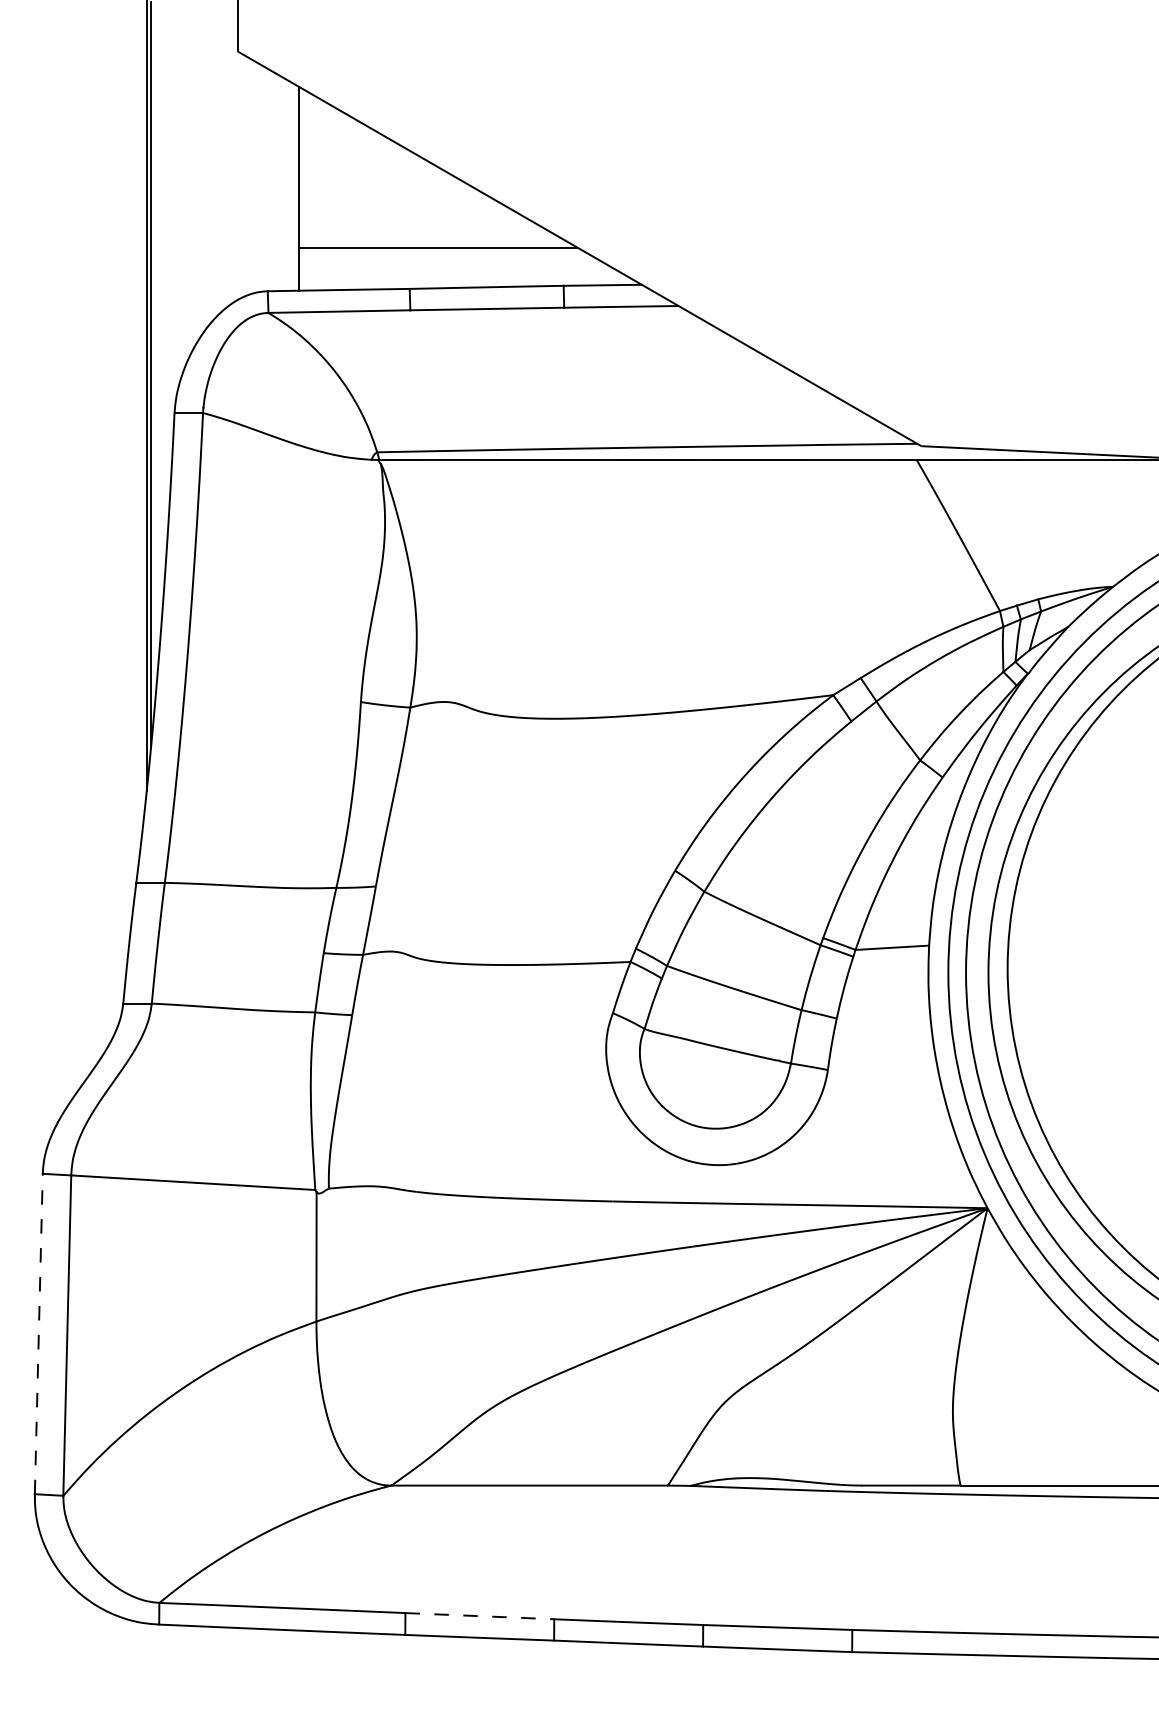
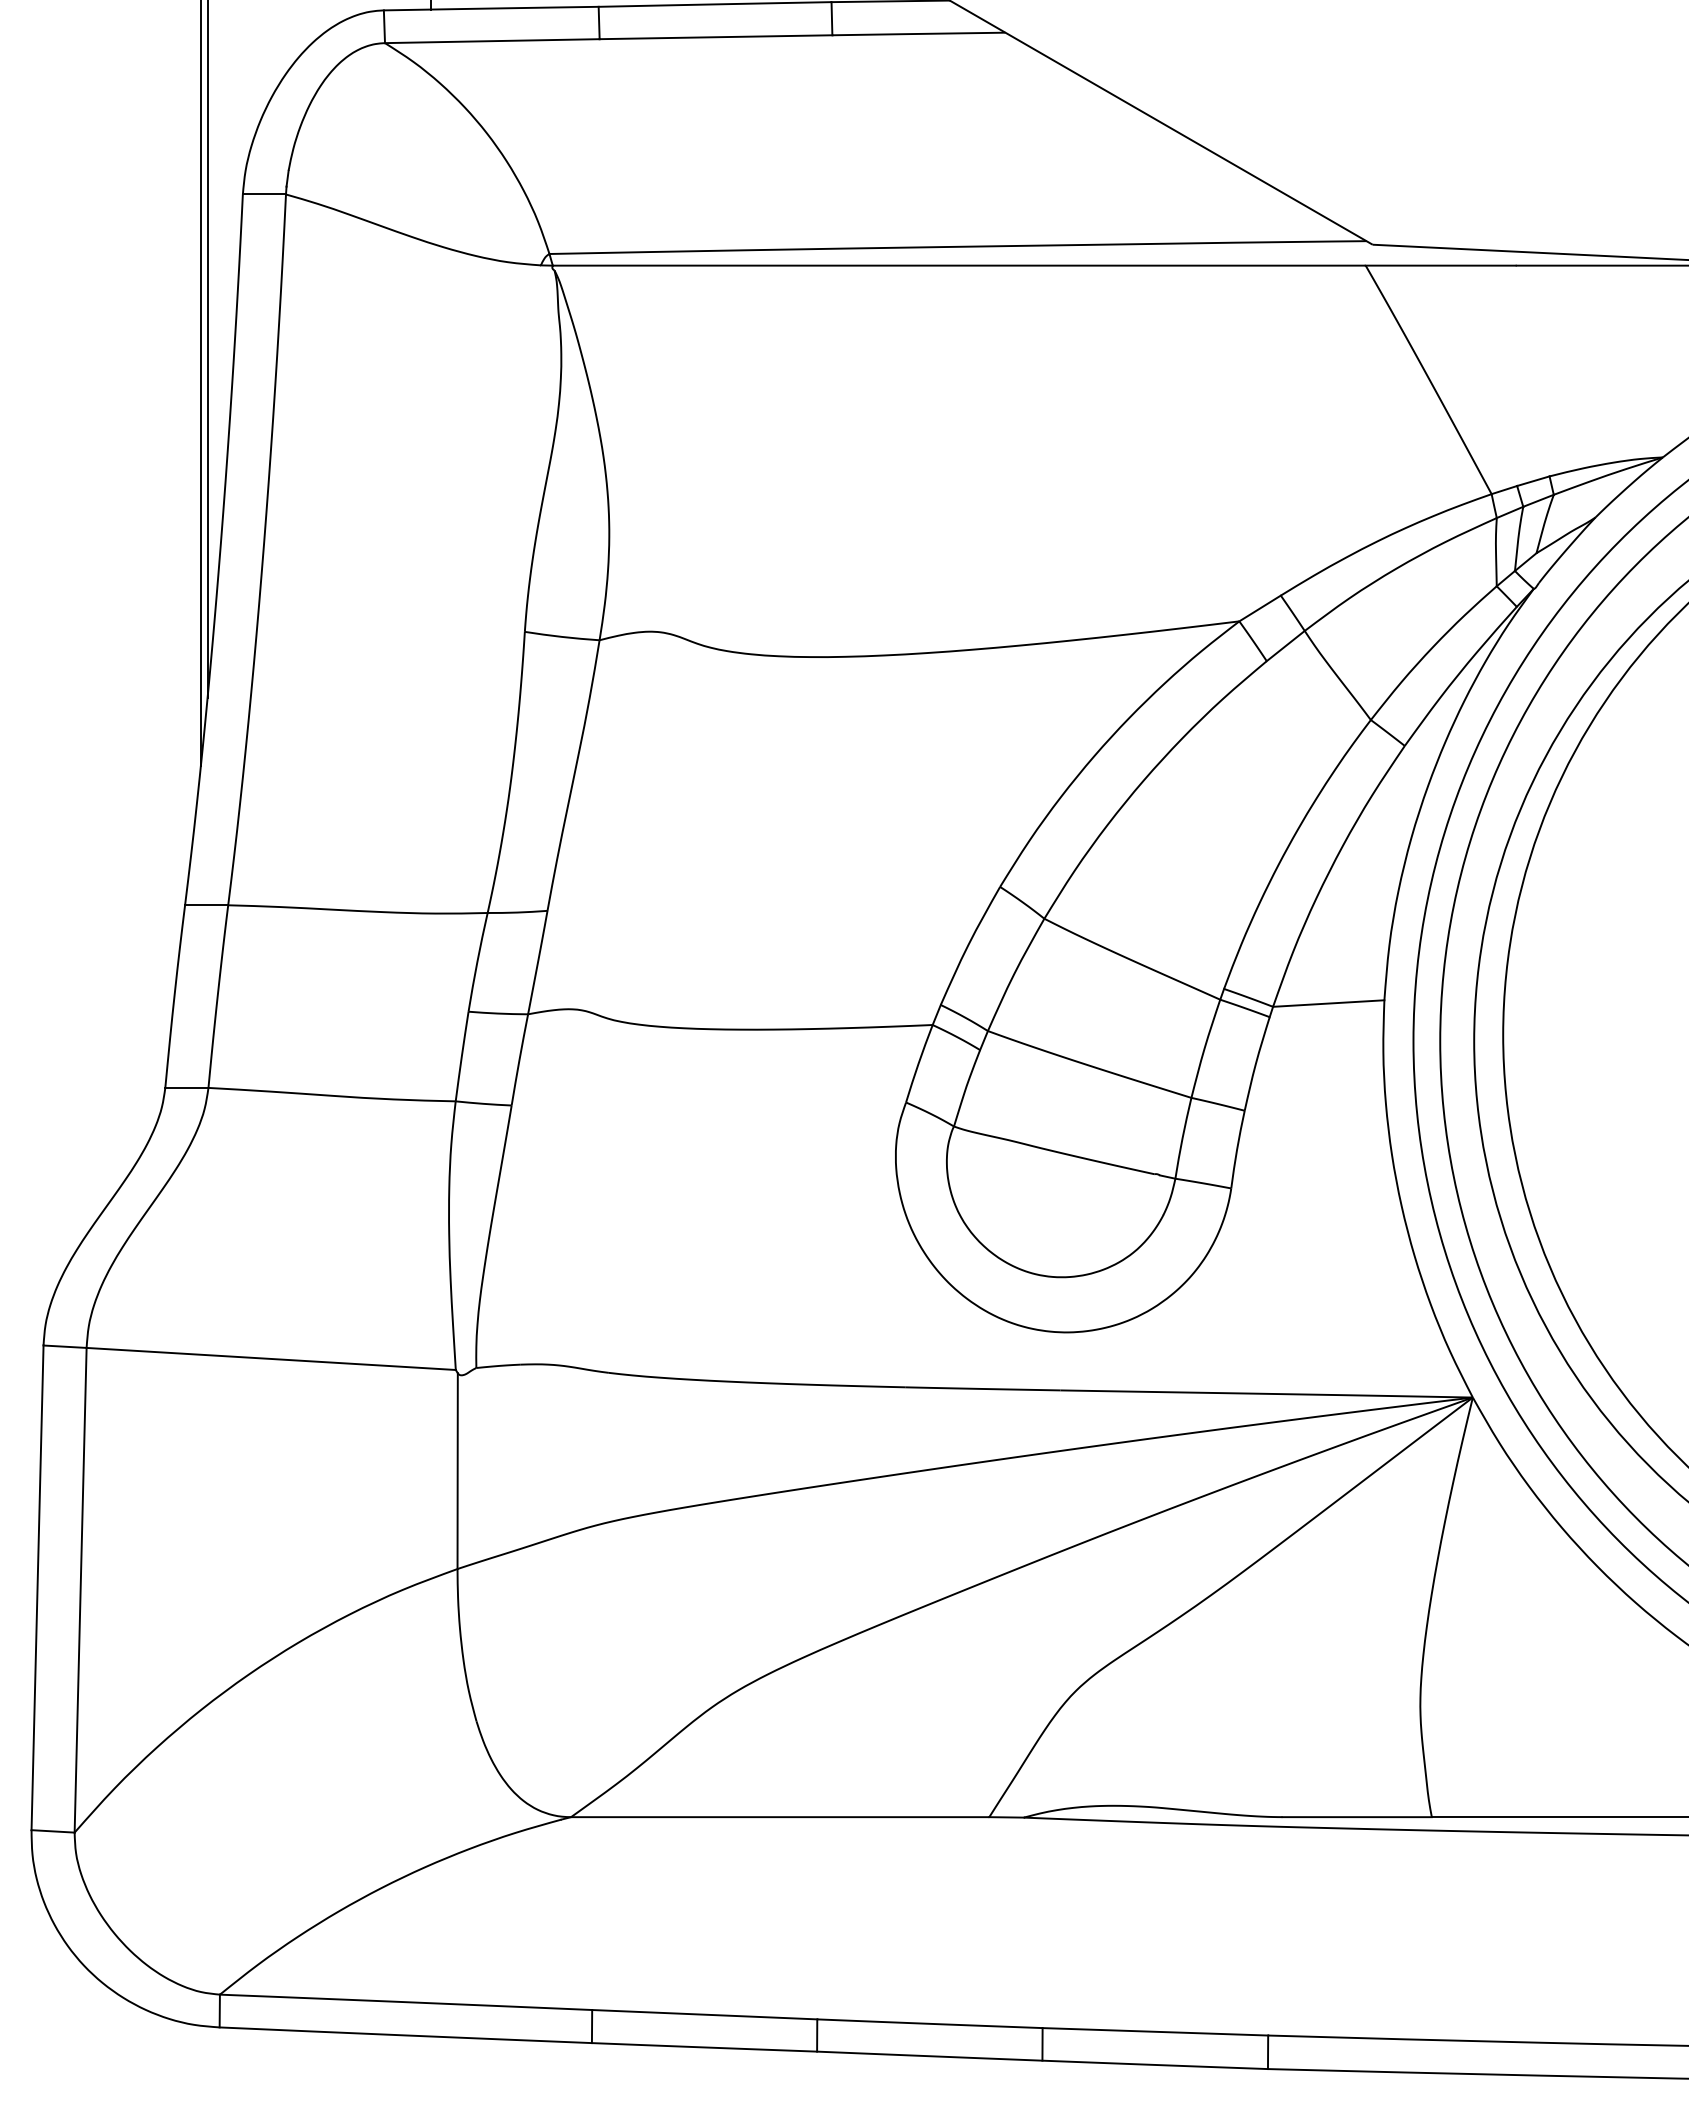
line: (38, 1333) -> (37, 1587), dashed -> solid
line: (480, 1616) -> (705, 2015), dashed -> solid

